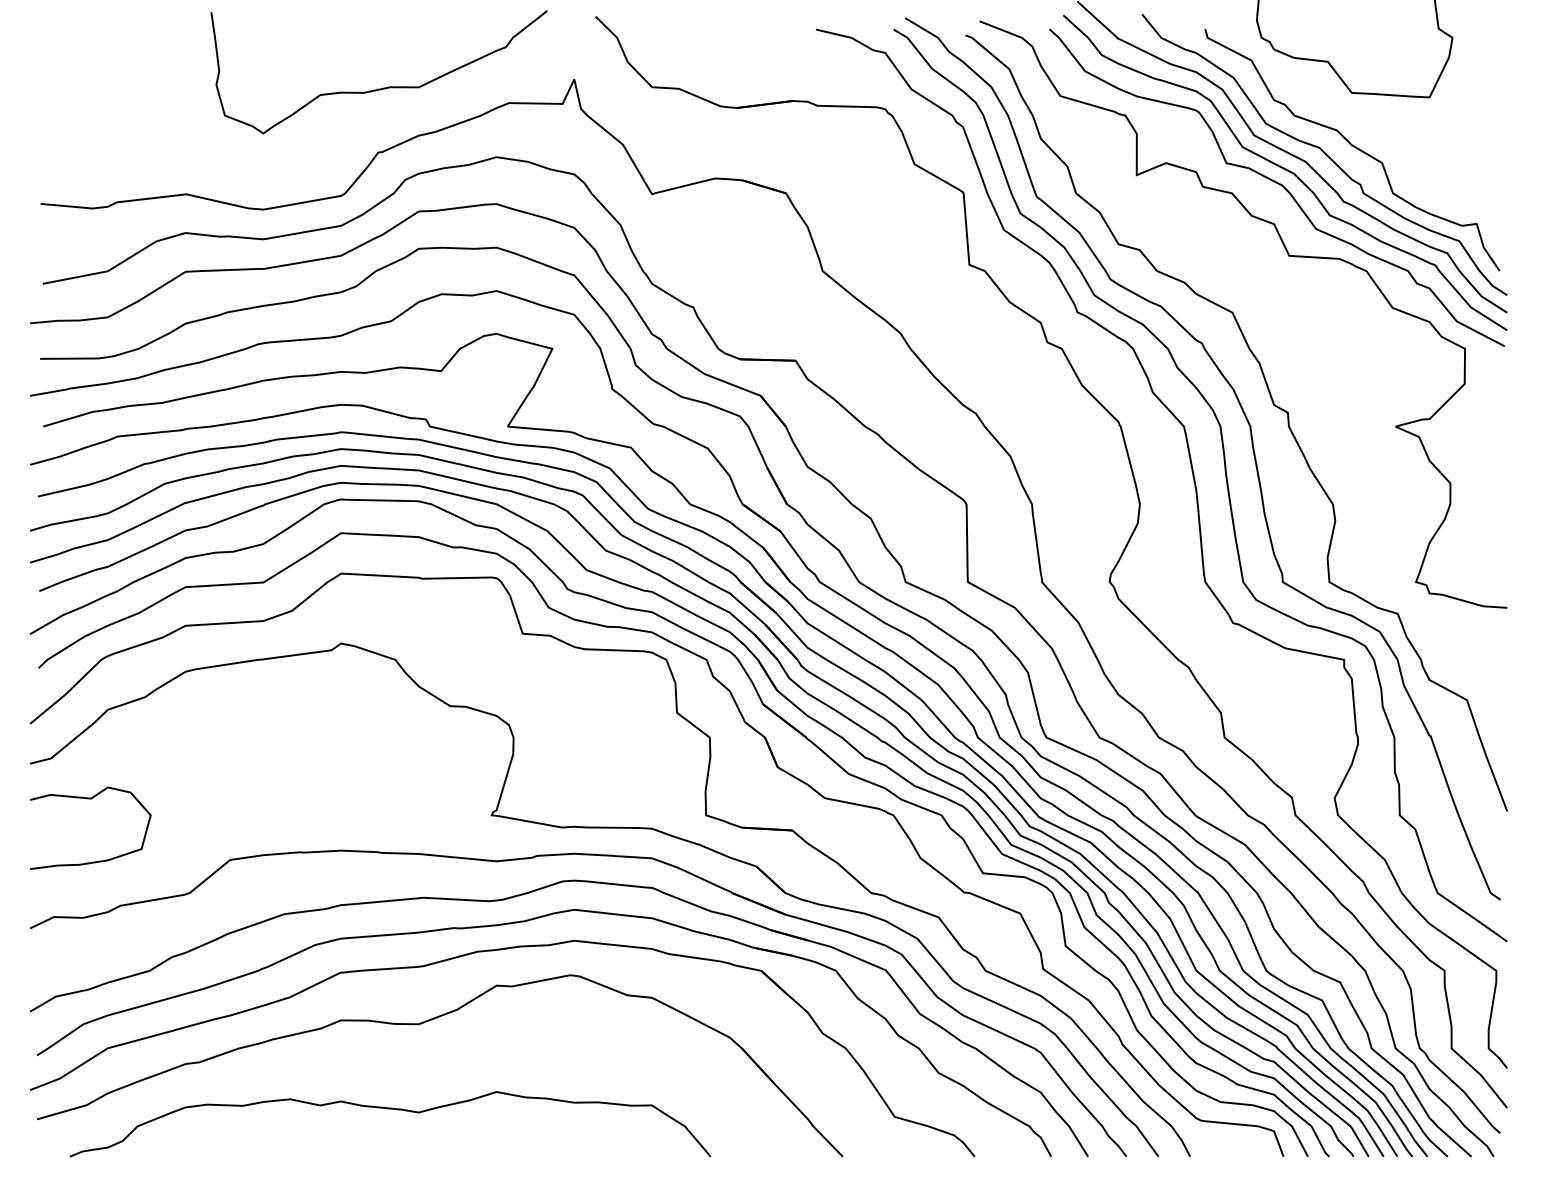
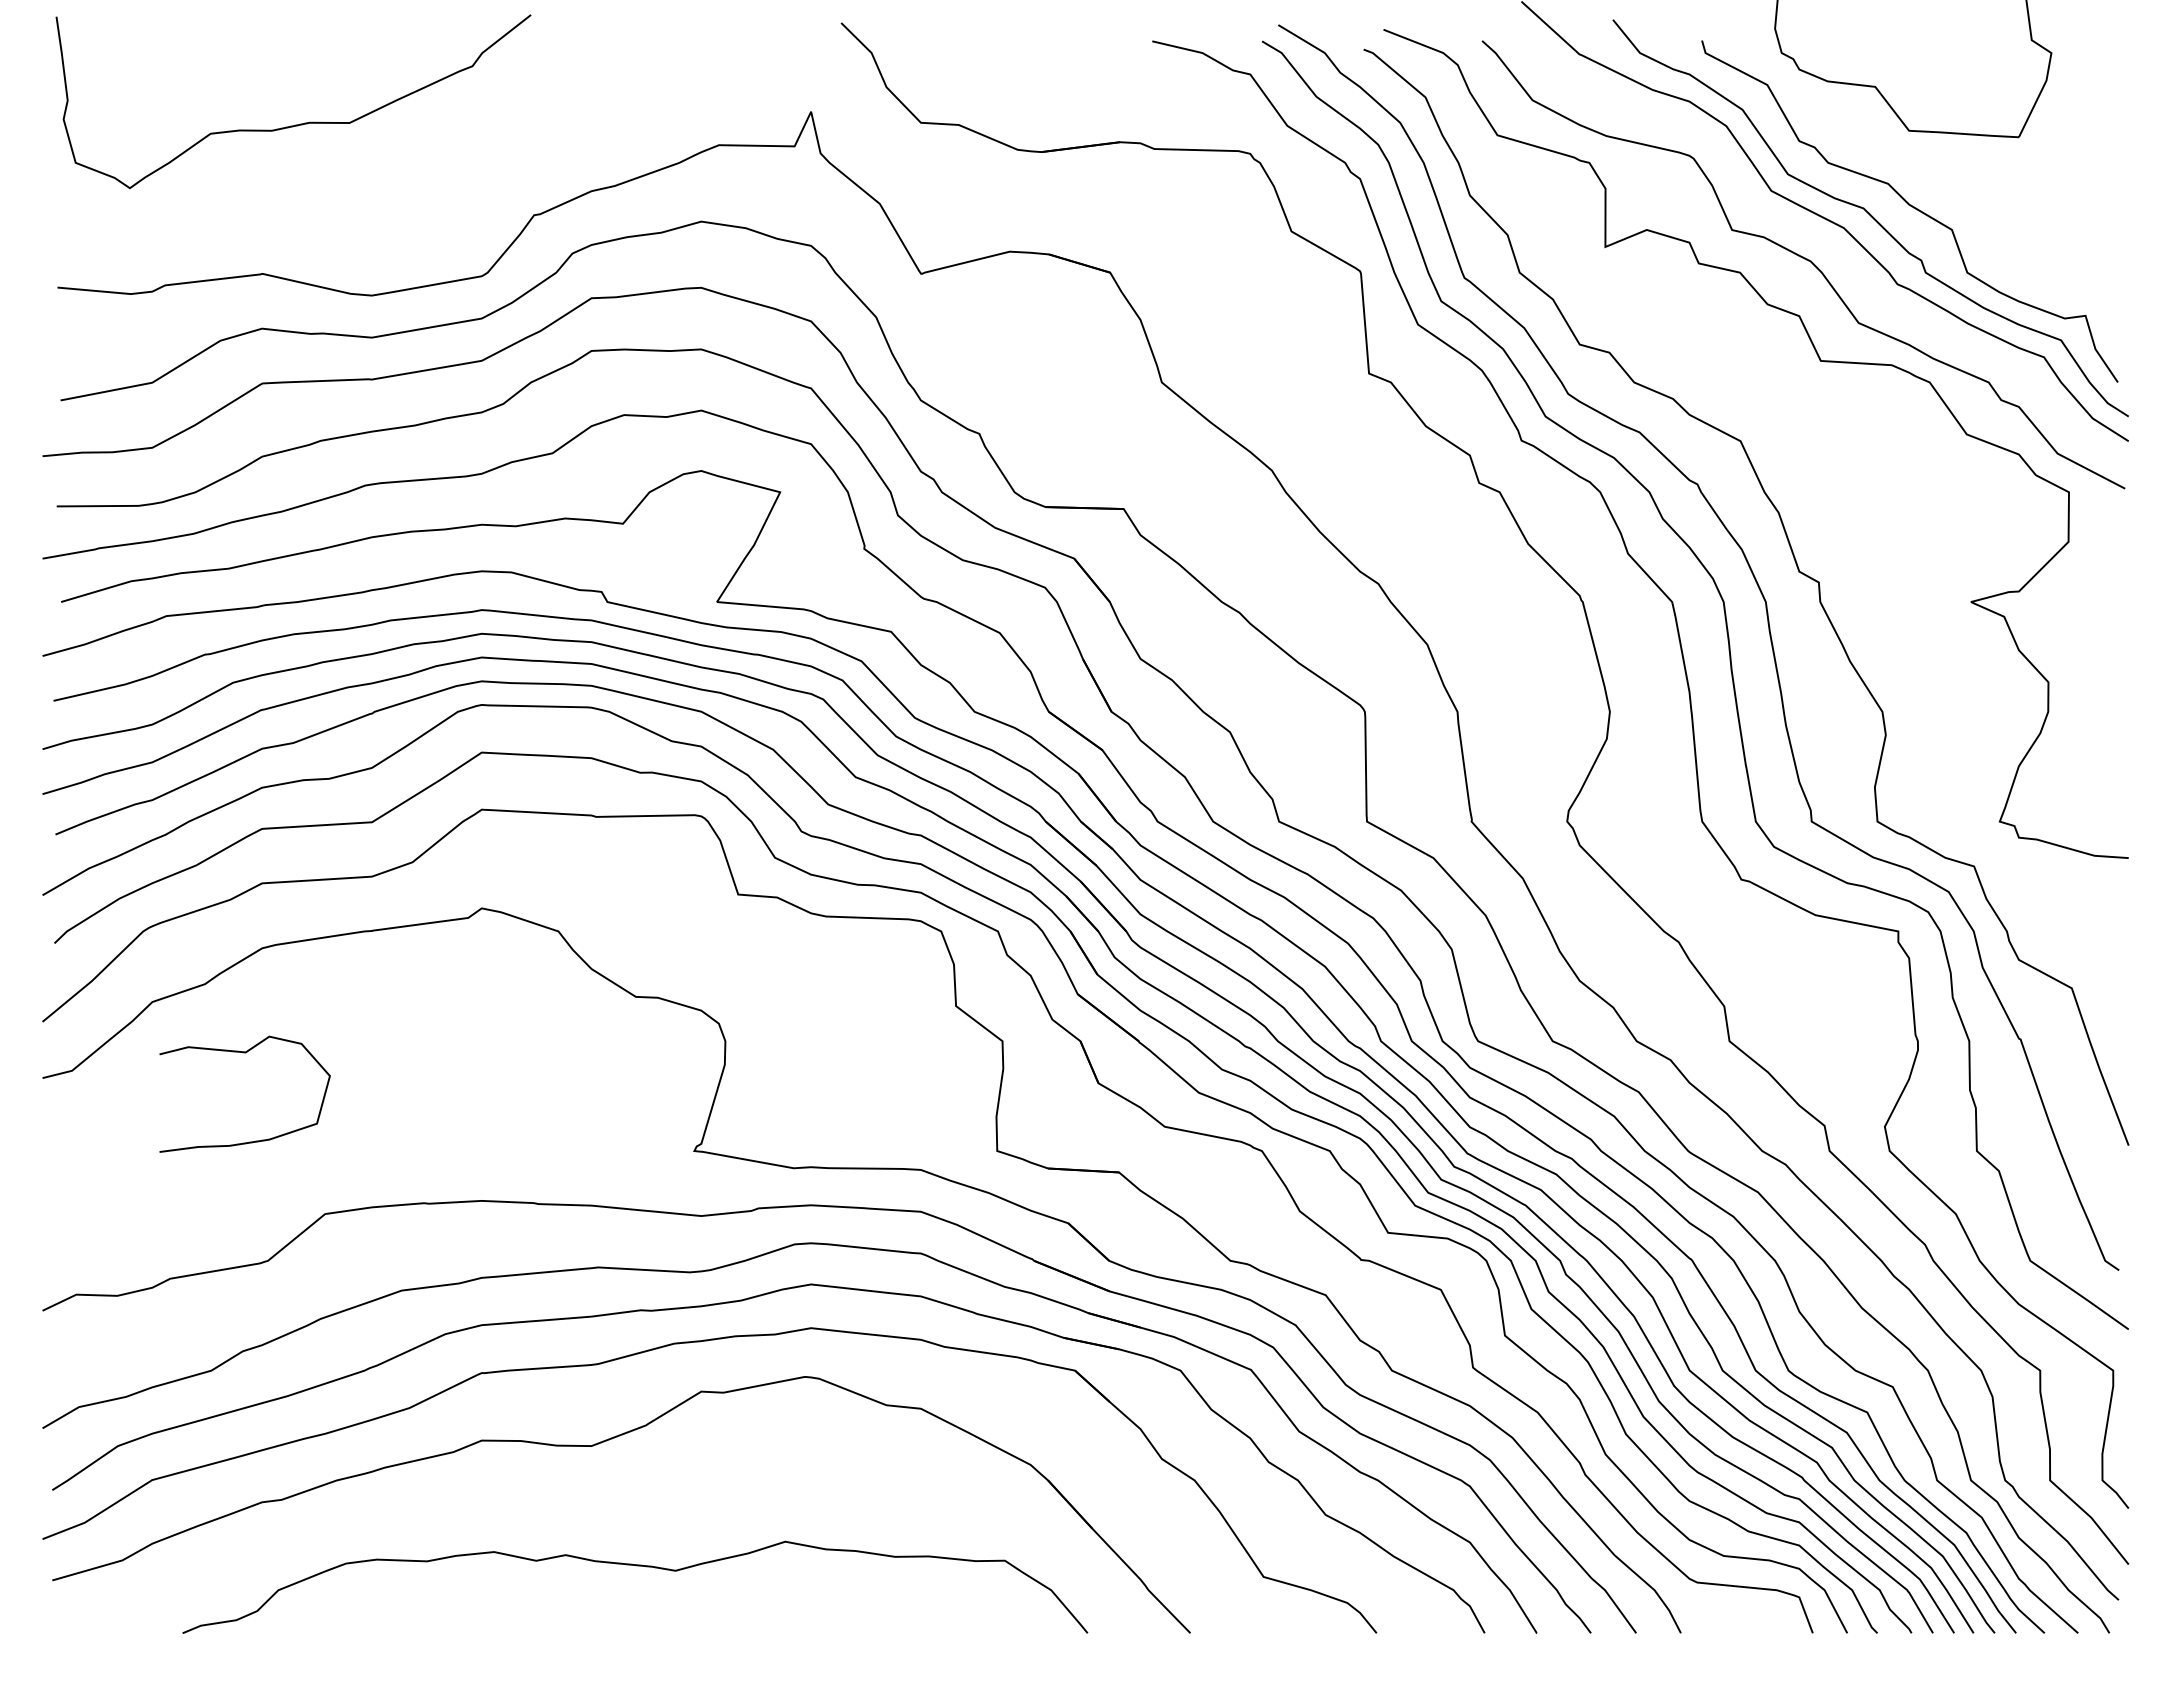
curve: (384, 87) -> (300, 123), moved
curve: (1286, 170) -> (1816, 240), removed
curve: (90, 799) -> (244, 1053), moved
curve: (391, 1109) -> (636, 1566), moved

